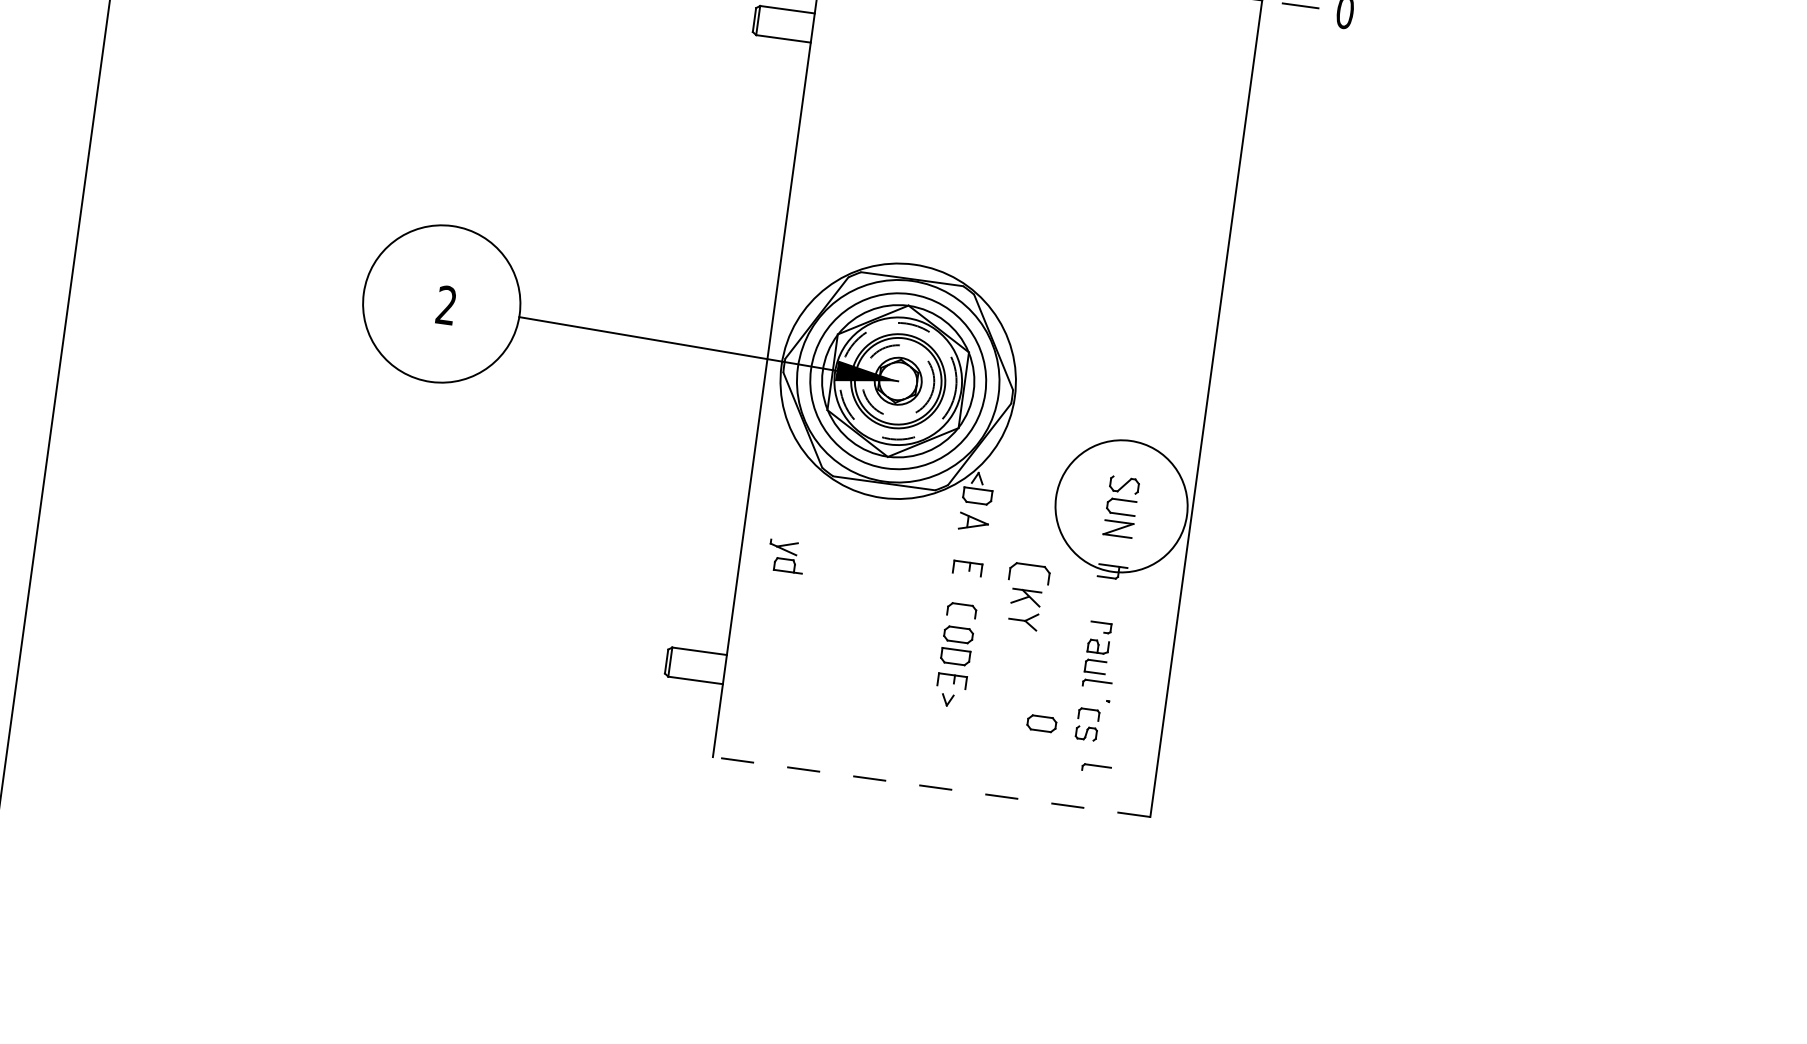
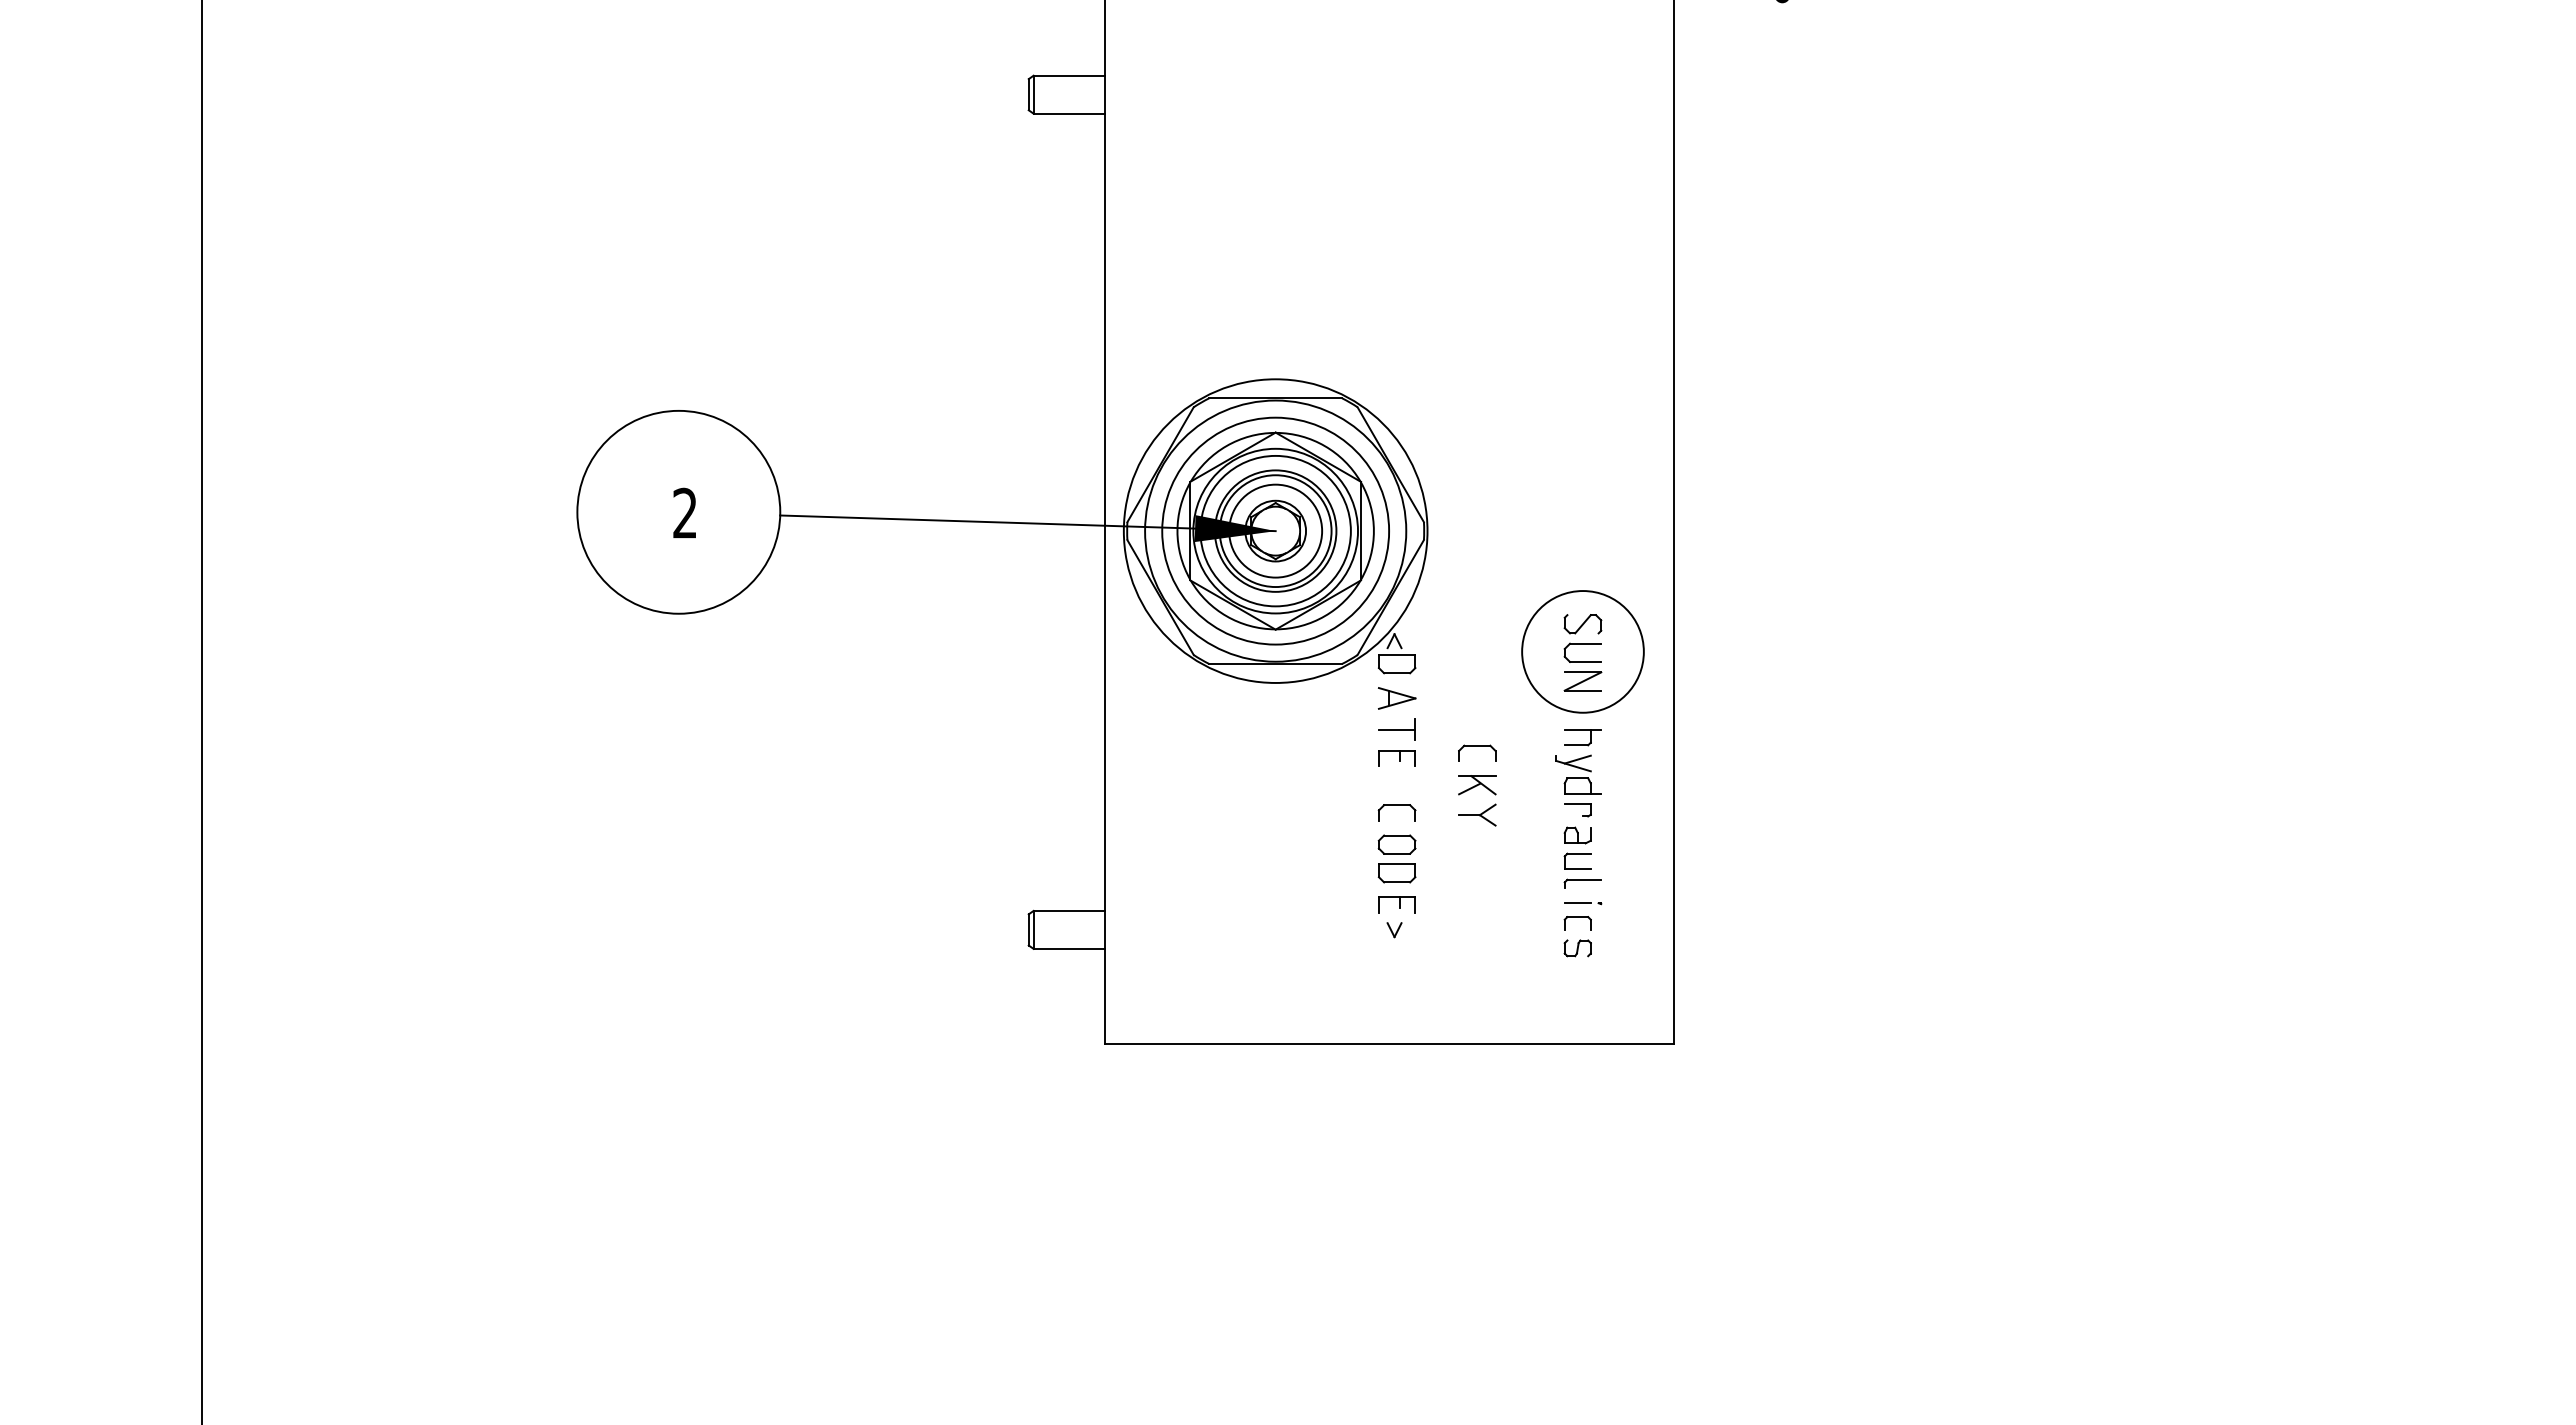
circle: (898, 380) -> (1275, 530), dashed -> solid
circle: (898, 380) -> (1275, 530), dashed -> solid
circle: (1121, 506) -> (1582, 651), size x0.71
part: (970, 546) -> (1396, 729), added
part: (786, 556) -> (1578, 774), moved
part: (1029, 572) -> (1477, 752), size x0.71
line: (1090, 699) -> (1577, 903), added
part: (1041, 723) -> (1518, 943), removed
part: (1096, 768) -> (1596, 991), removed
line: (931, 786) -> (1389, 1043), dashed -> solid

